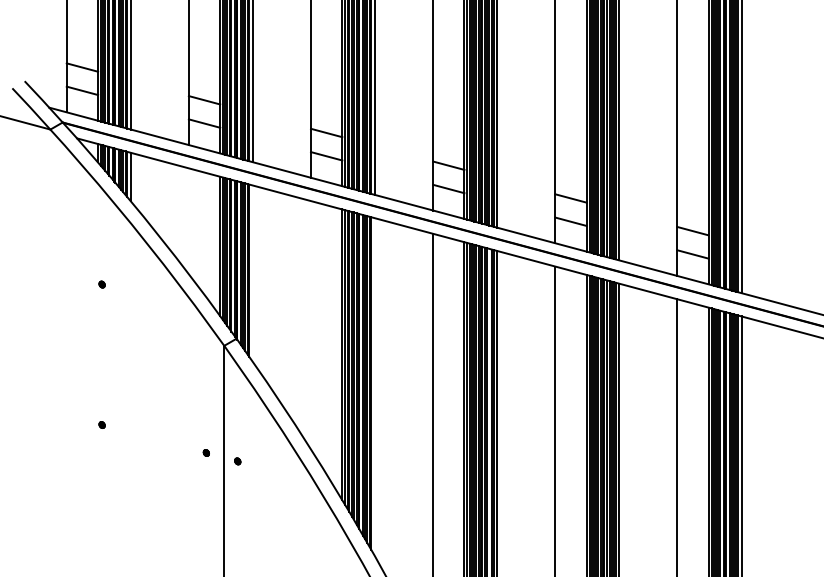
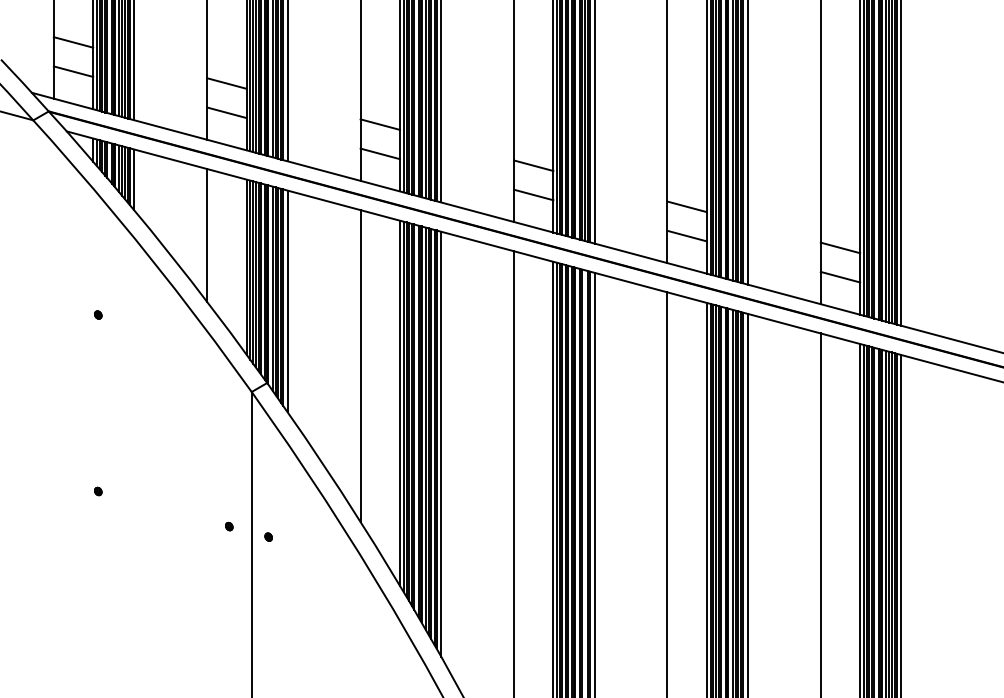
line: (188, 221) -> (206, 235), added
line: (253, 273) -> (288, 301), added
line: (310, 325) -> (360, 366), added
line: (375, 387) -> (441, 444), added

